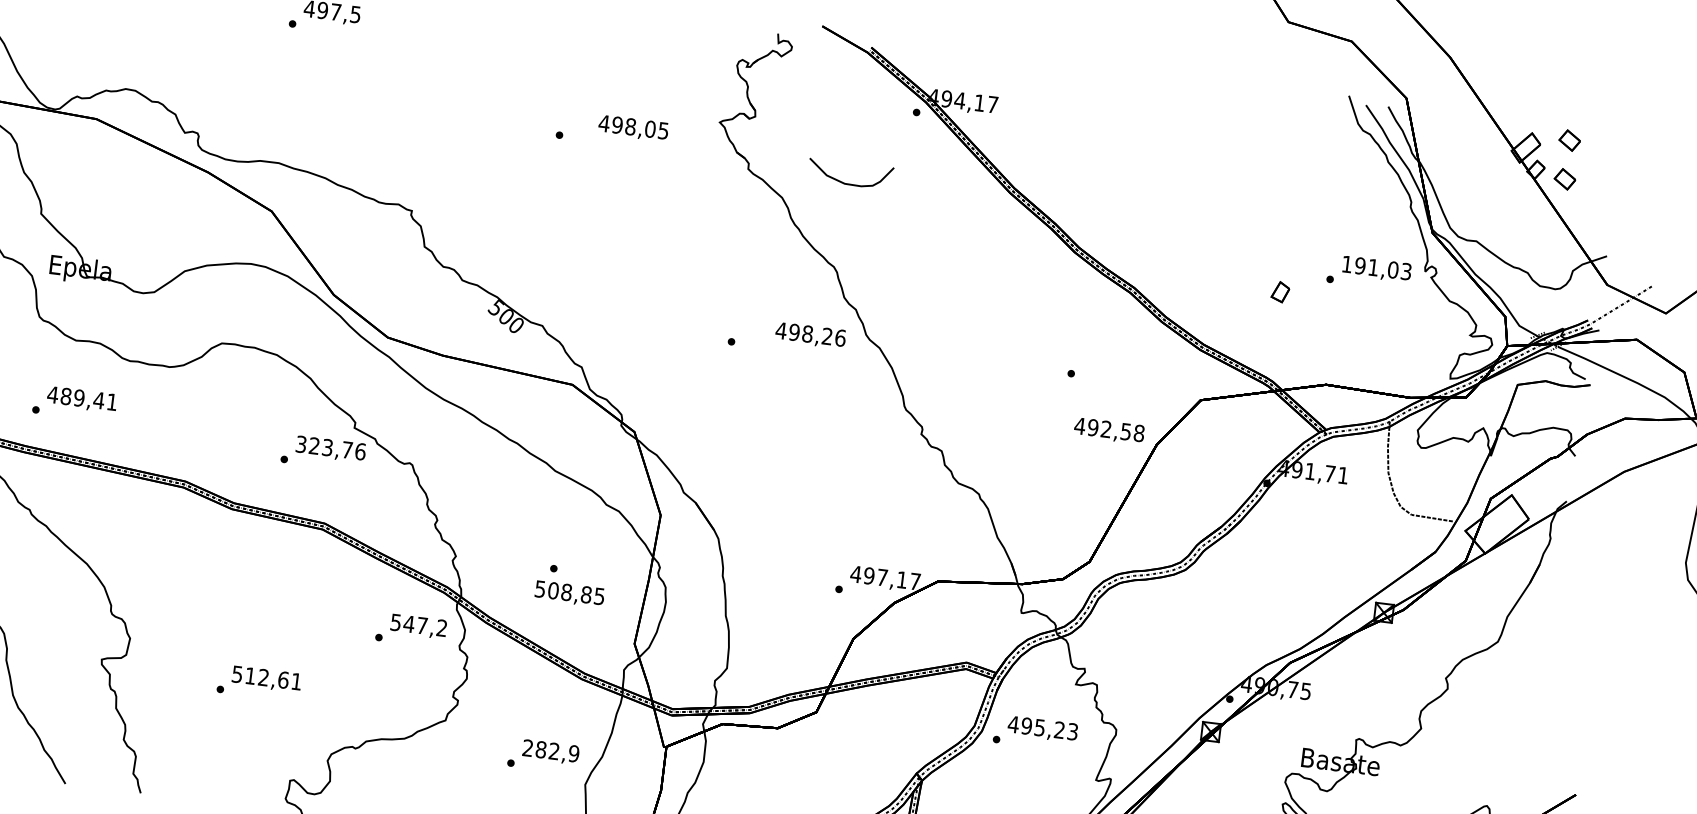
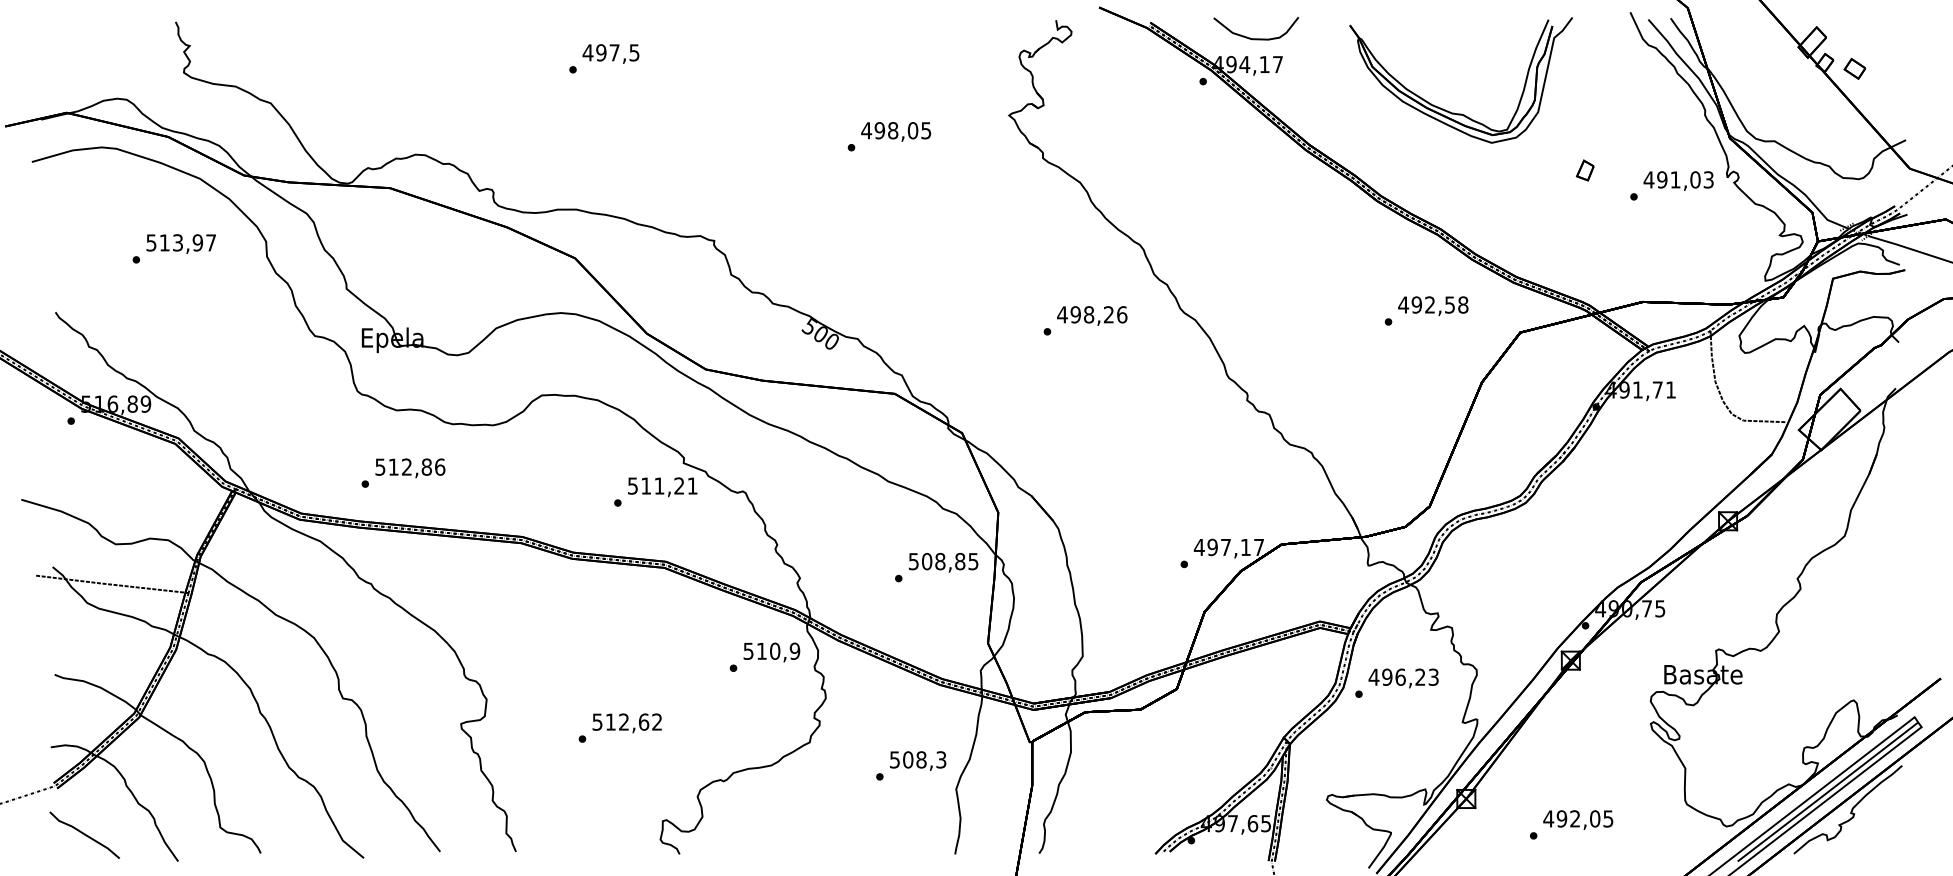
text: (633, 128) -> (896, 131), moved
part: (1569, 140) -> (1854, 29), removed
part: (1162, 173) -> (1454, 112), added
curve: (849, 183) -> (1256, 38), moved
text: (1346, 263) -> (1648, 179), 191,03 -> 491,03
part: (1280, 292) -> (1585, 170), moved
text: (810, 335) -> (1092, 315), moved
text: (81, 397) -> (409, 466), 489,41 -> 512,86
text: (1109, 431) -> (1433, 306), moved
text: (330, 447) -> (662, 485), 323,76 -> 511,21
text: (569, 593) -> (943, 562), moved
text: (425, 625) -> (778, 650), 547,2 -> 510,9
text: (296, 680) -> (656, 721), 512,61 -> 512,62
text: (1039, 726) -> (1400, 676), 495,23 -> 496,23
text: (551, 750) -> (918, 759), 282,9 -> 508,3

